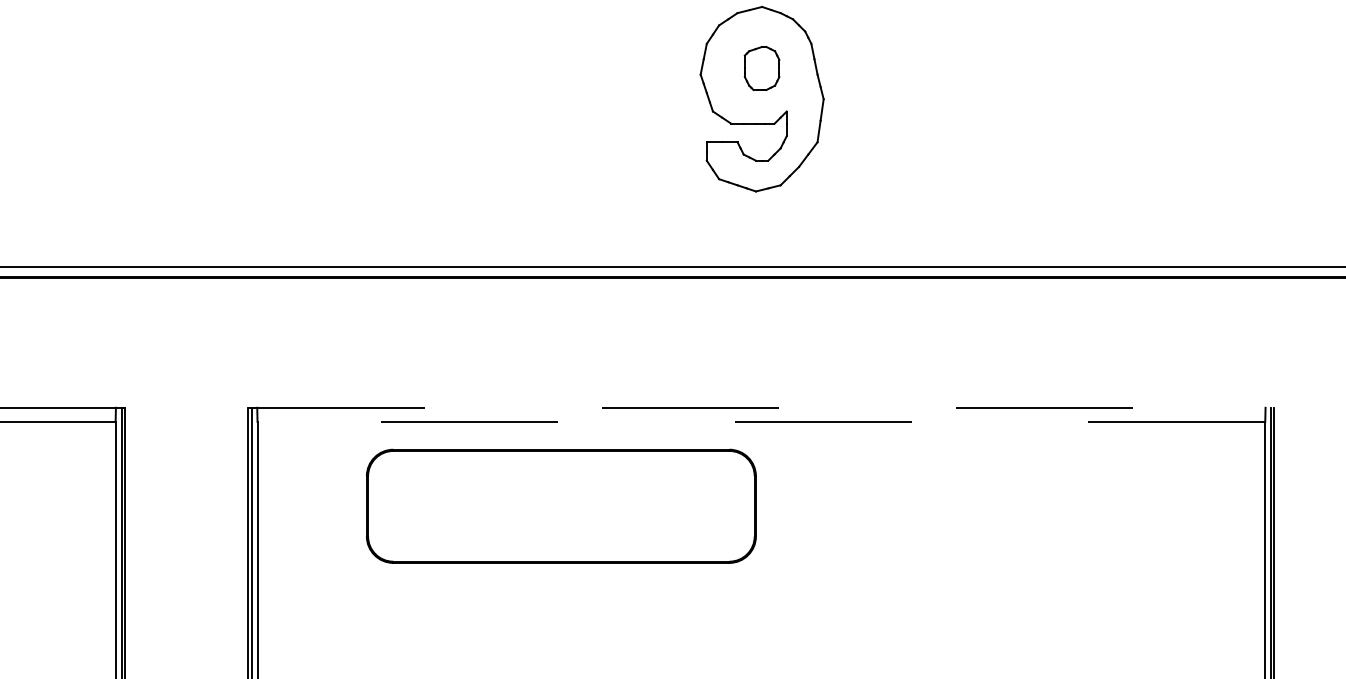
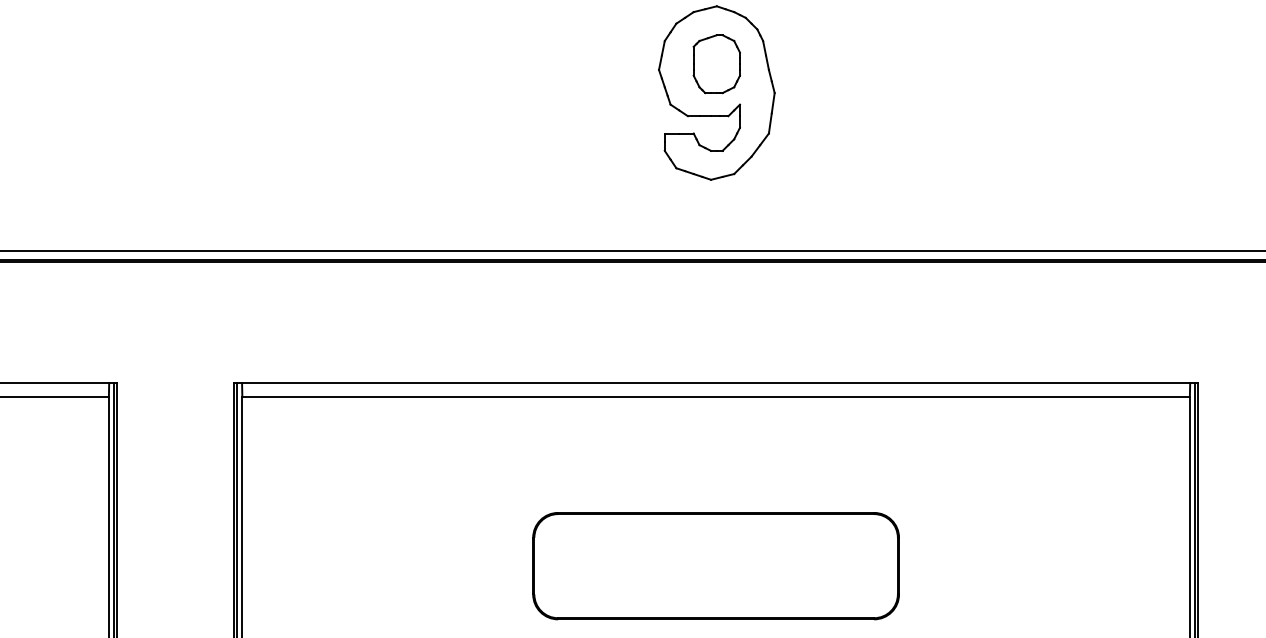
part: (761, 68) -> (716, 64), size x1.43
line: (761, 407) -> (716, 382), dashed -> solid
line: (761, 421) -> (716, 396), dashed -> solid
part: (561, 505) -> (716, 565), moved

